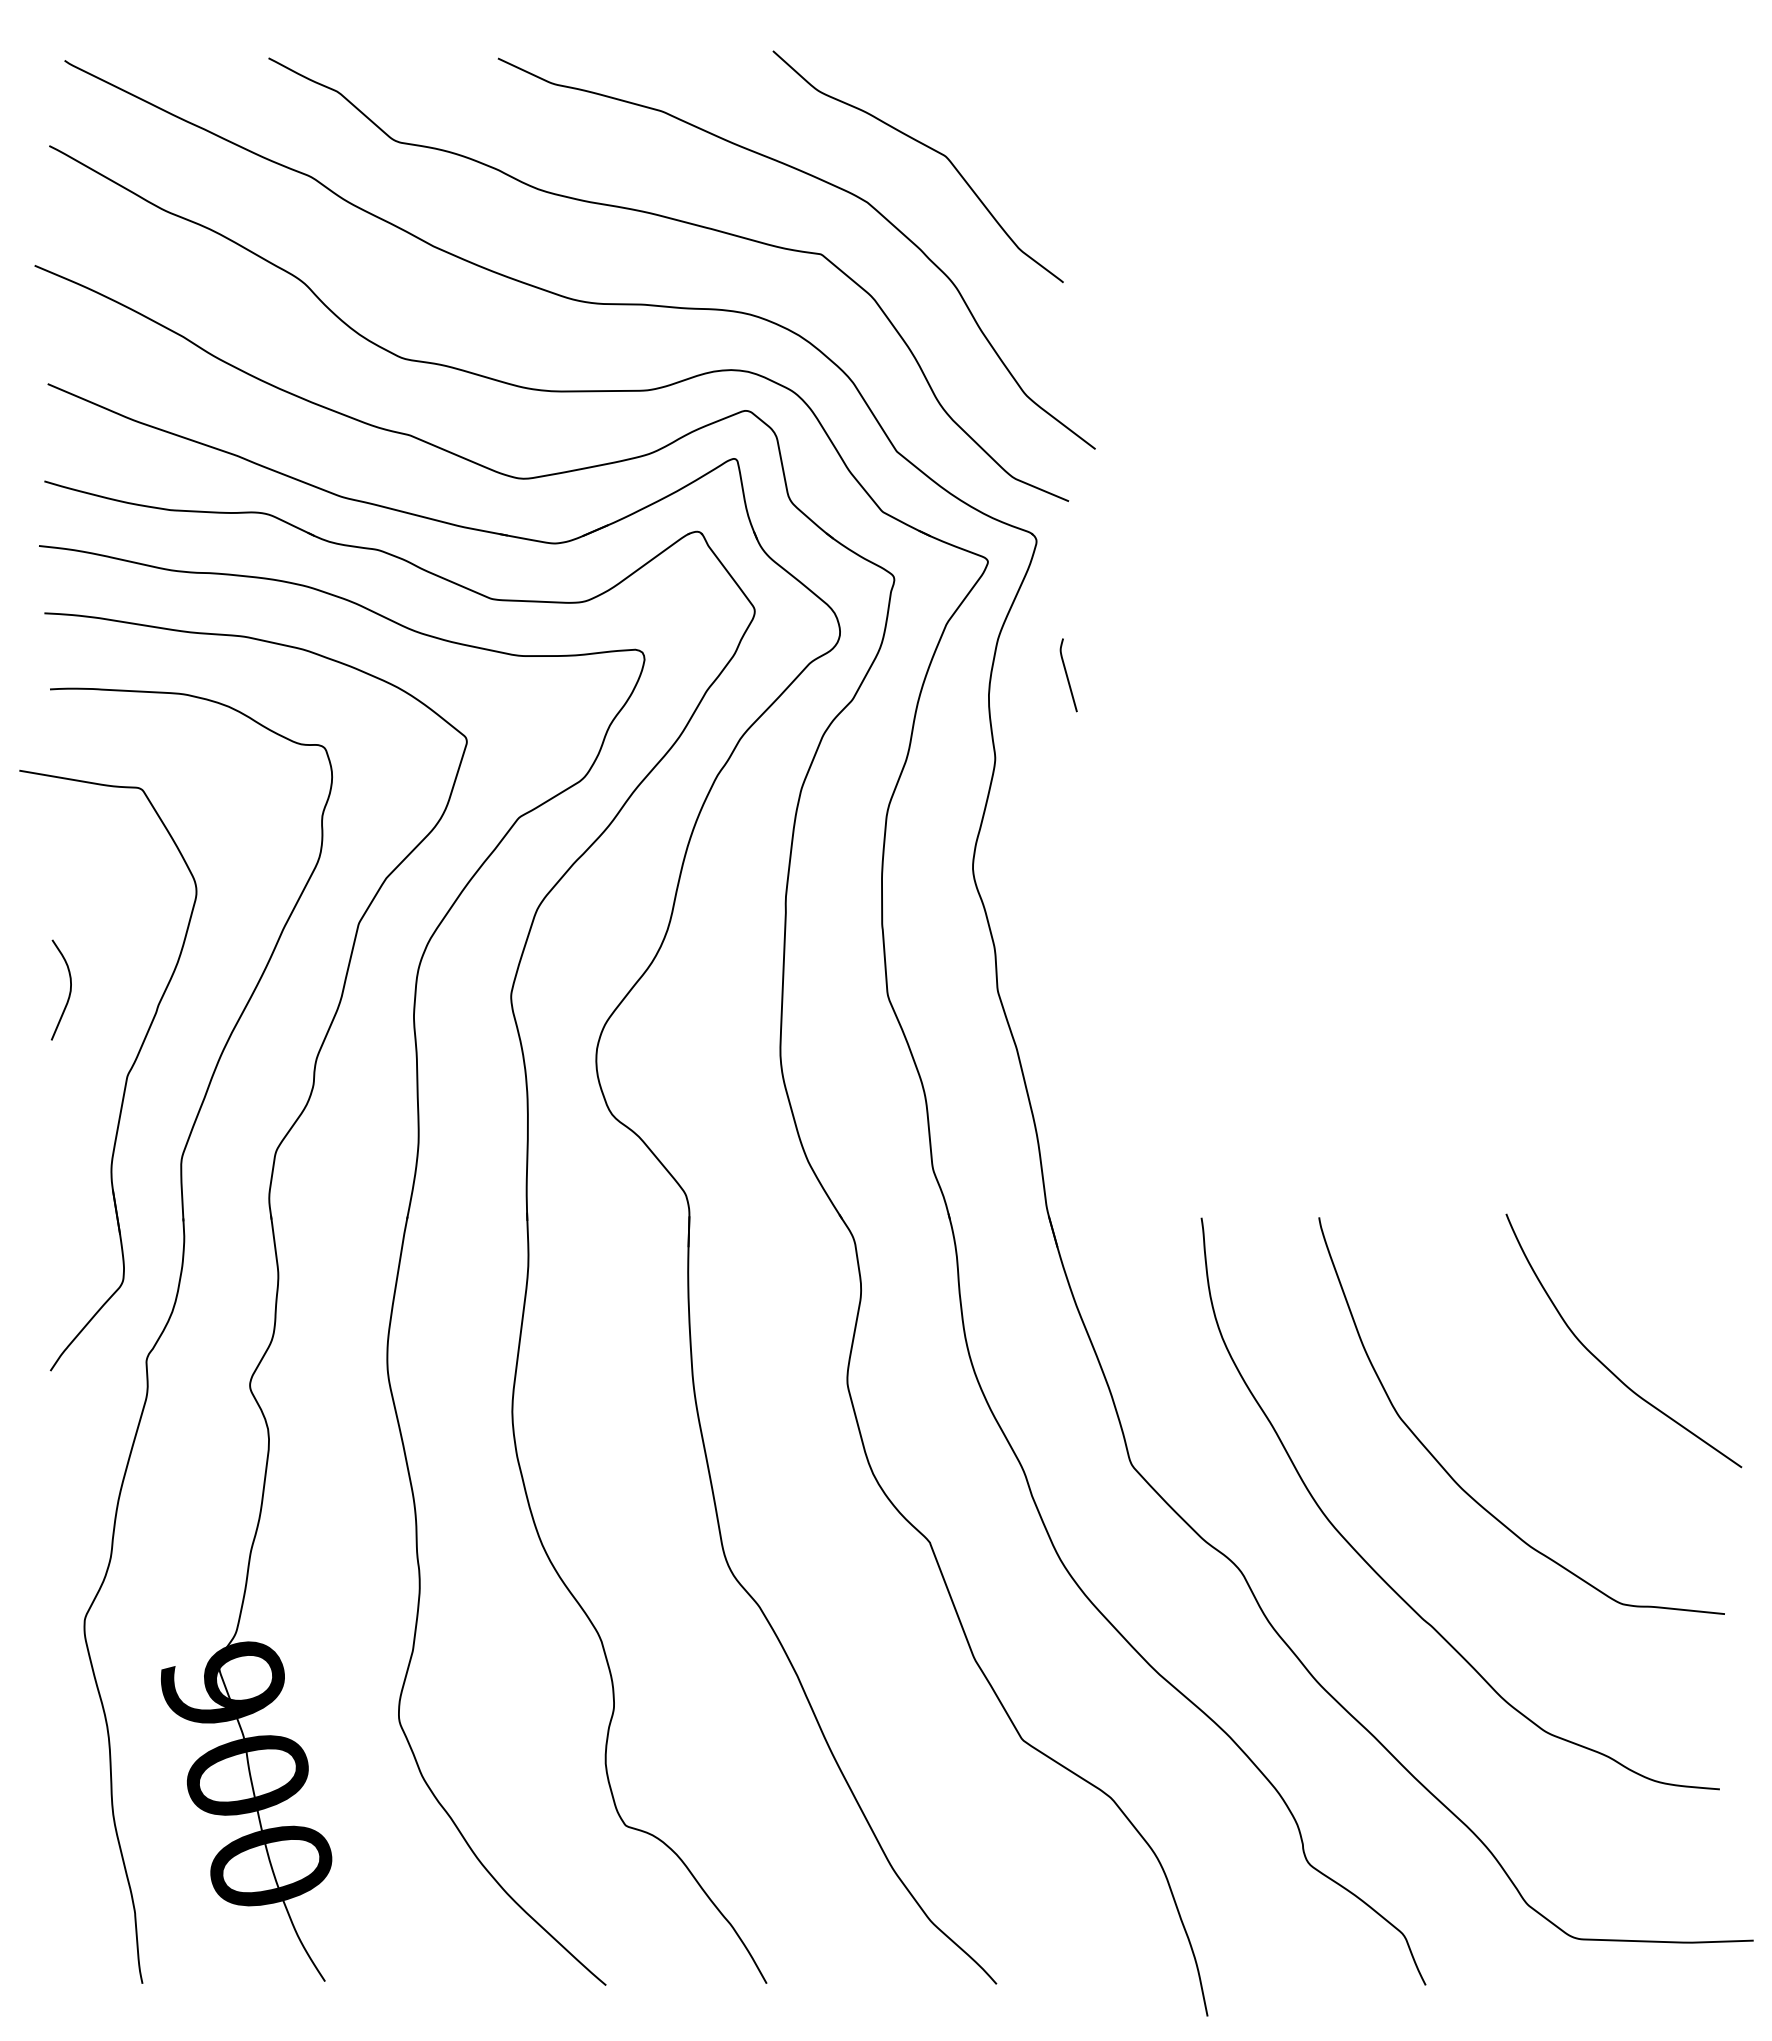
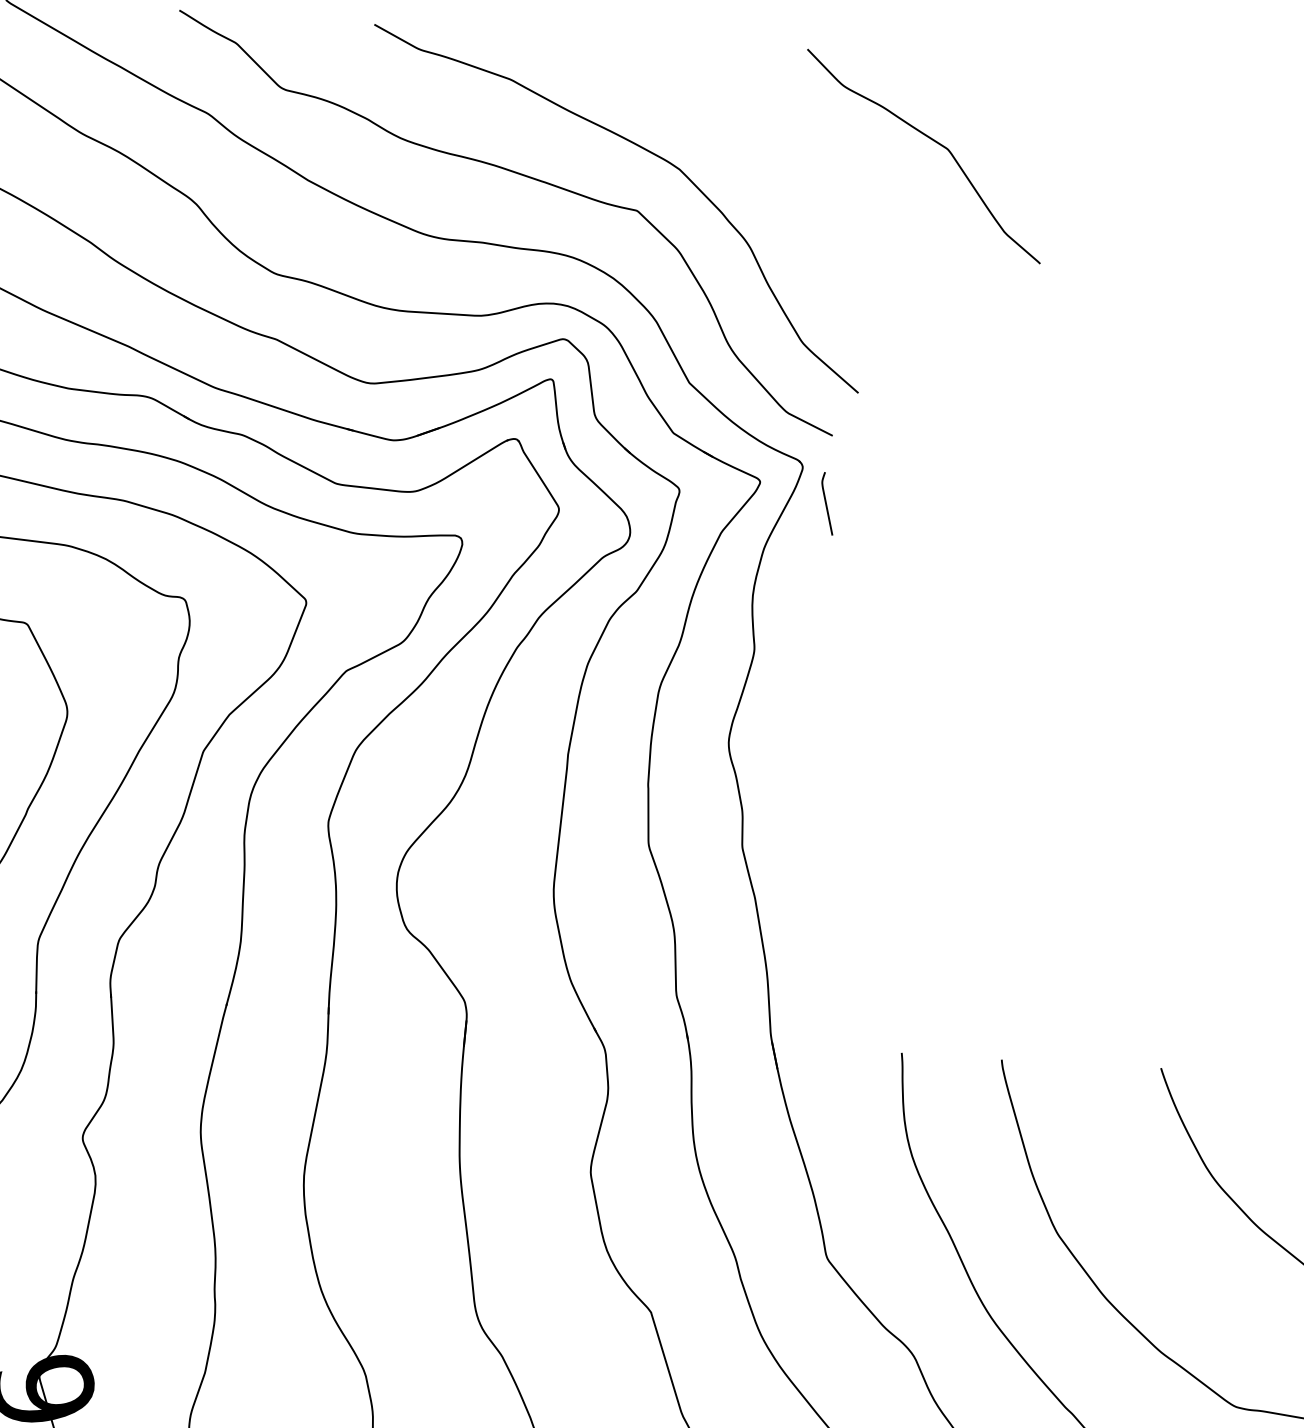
curve: (930, 149) -> (935, 142), moved
curve: (1067, 675) -> (826, 503), moved

